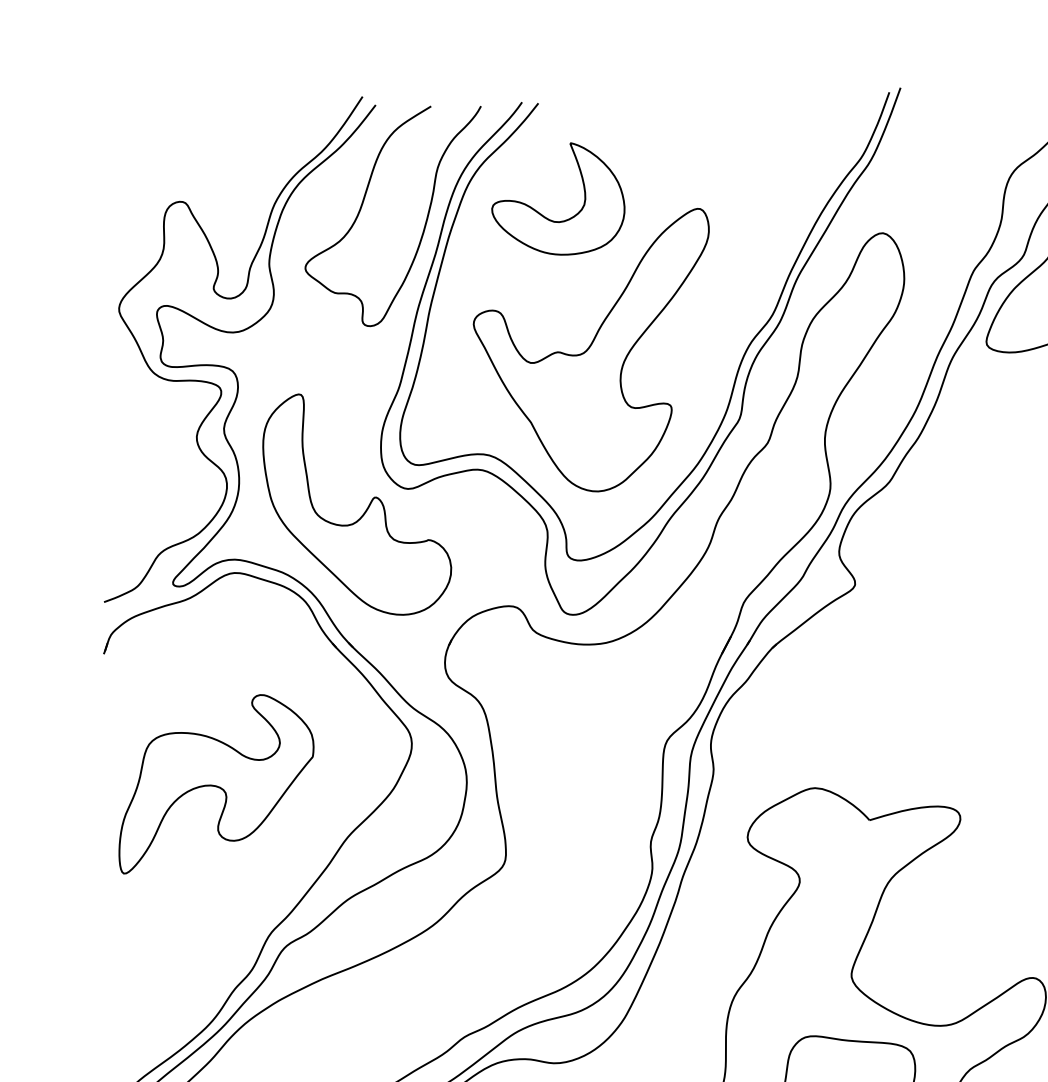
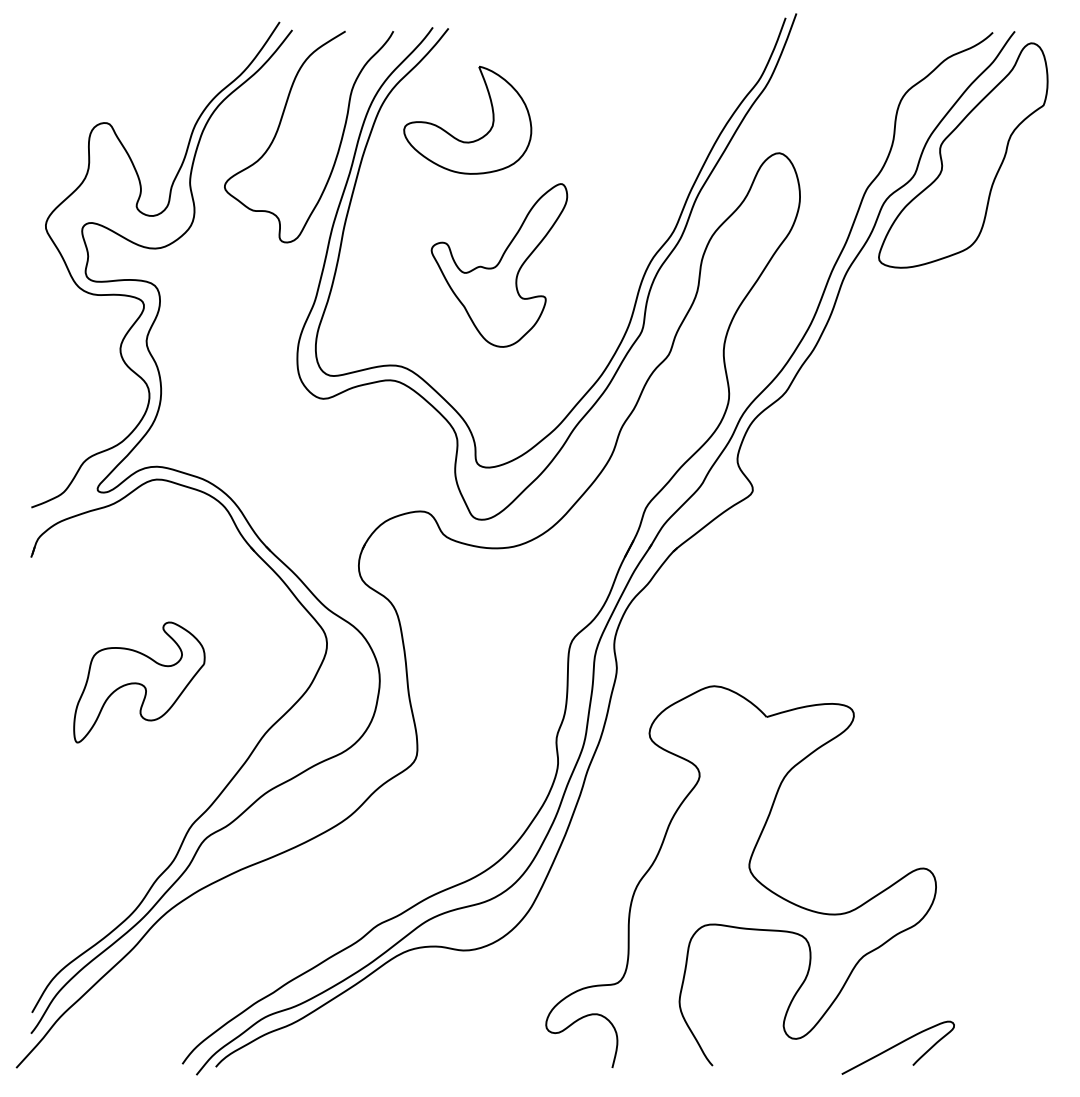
part: (591, 350) -> (499, 265), size x0.6
part: (366, 508) -> (283, 417), removed
part: (216, 784) -> (139, 682), size x0.7

